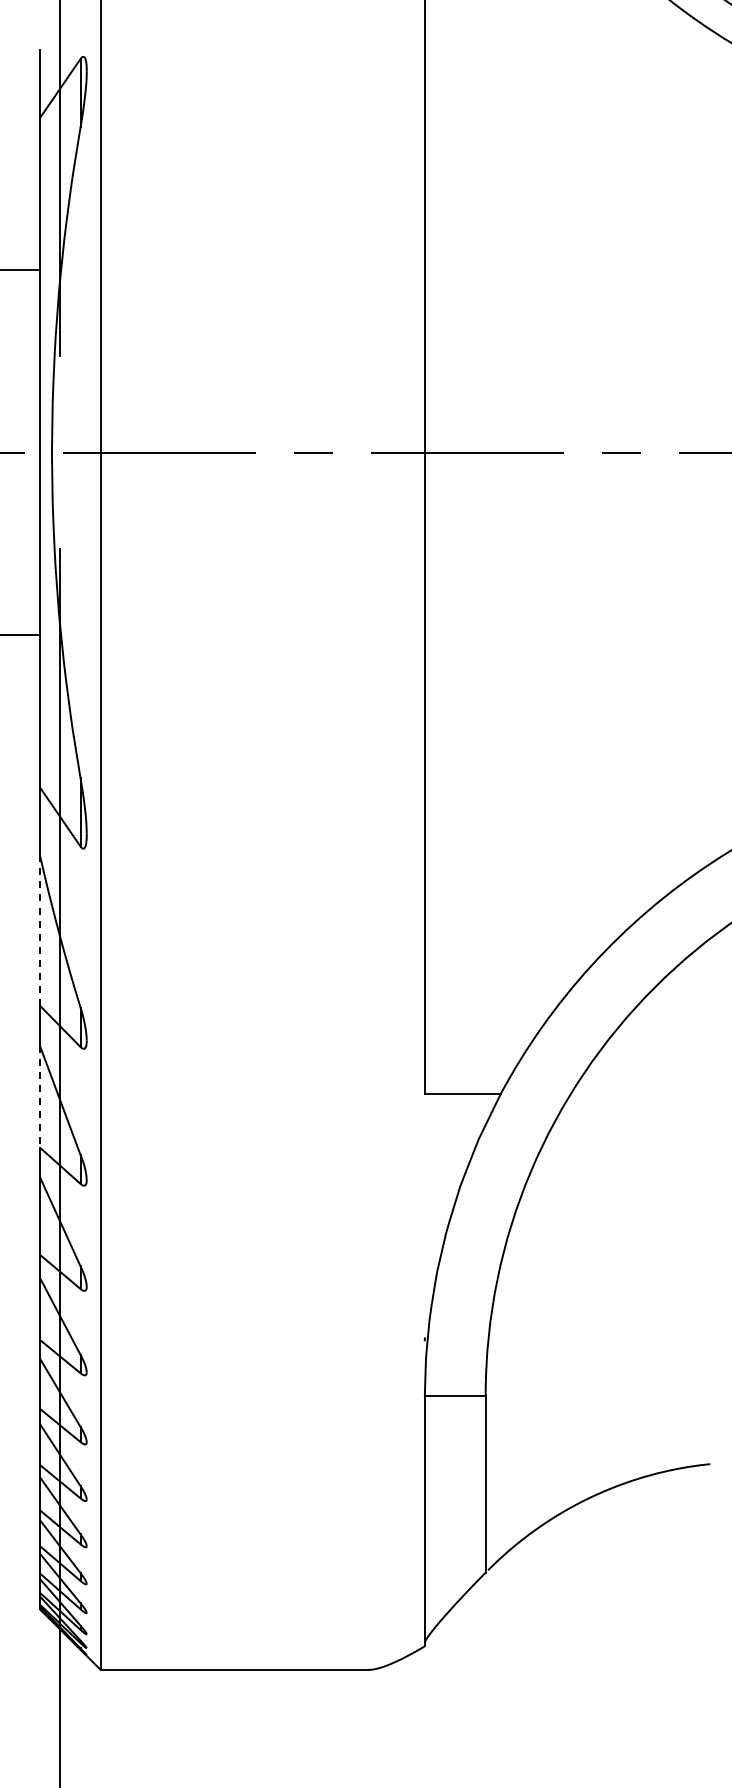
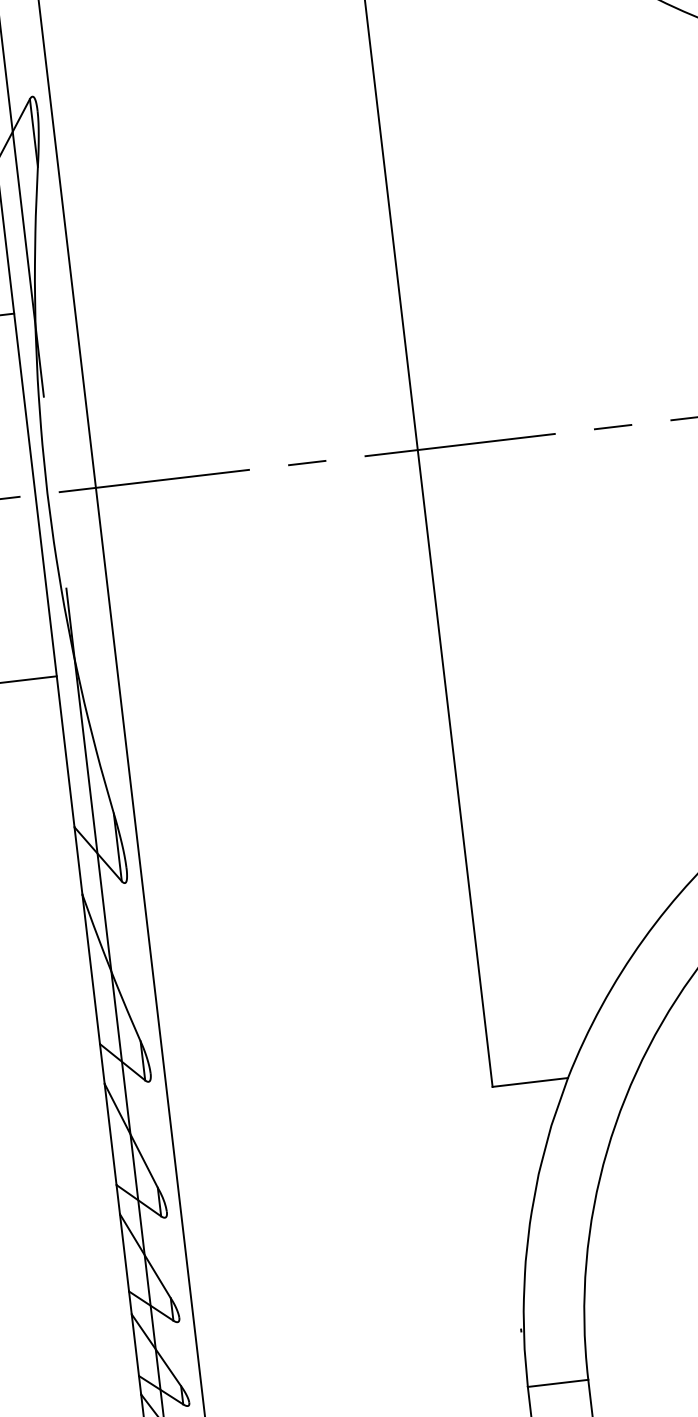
line: (39, 930) -> (90, 969), dashed -> solid
line: (39, 1096) -> (110, 1134), dashed -> solid

